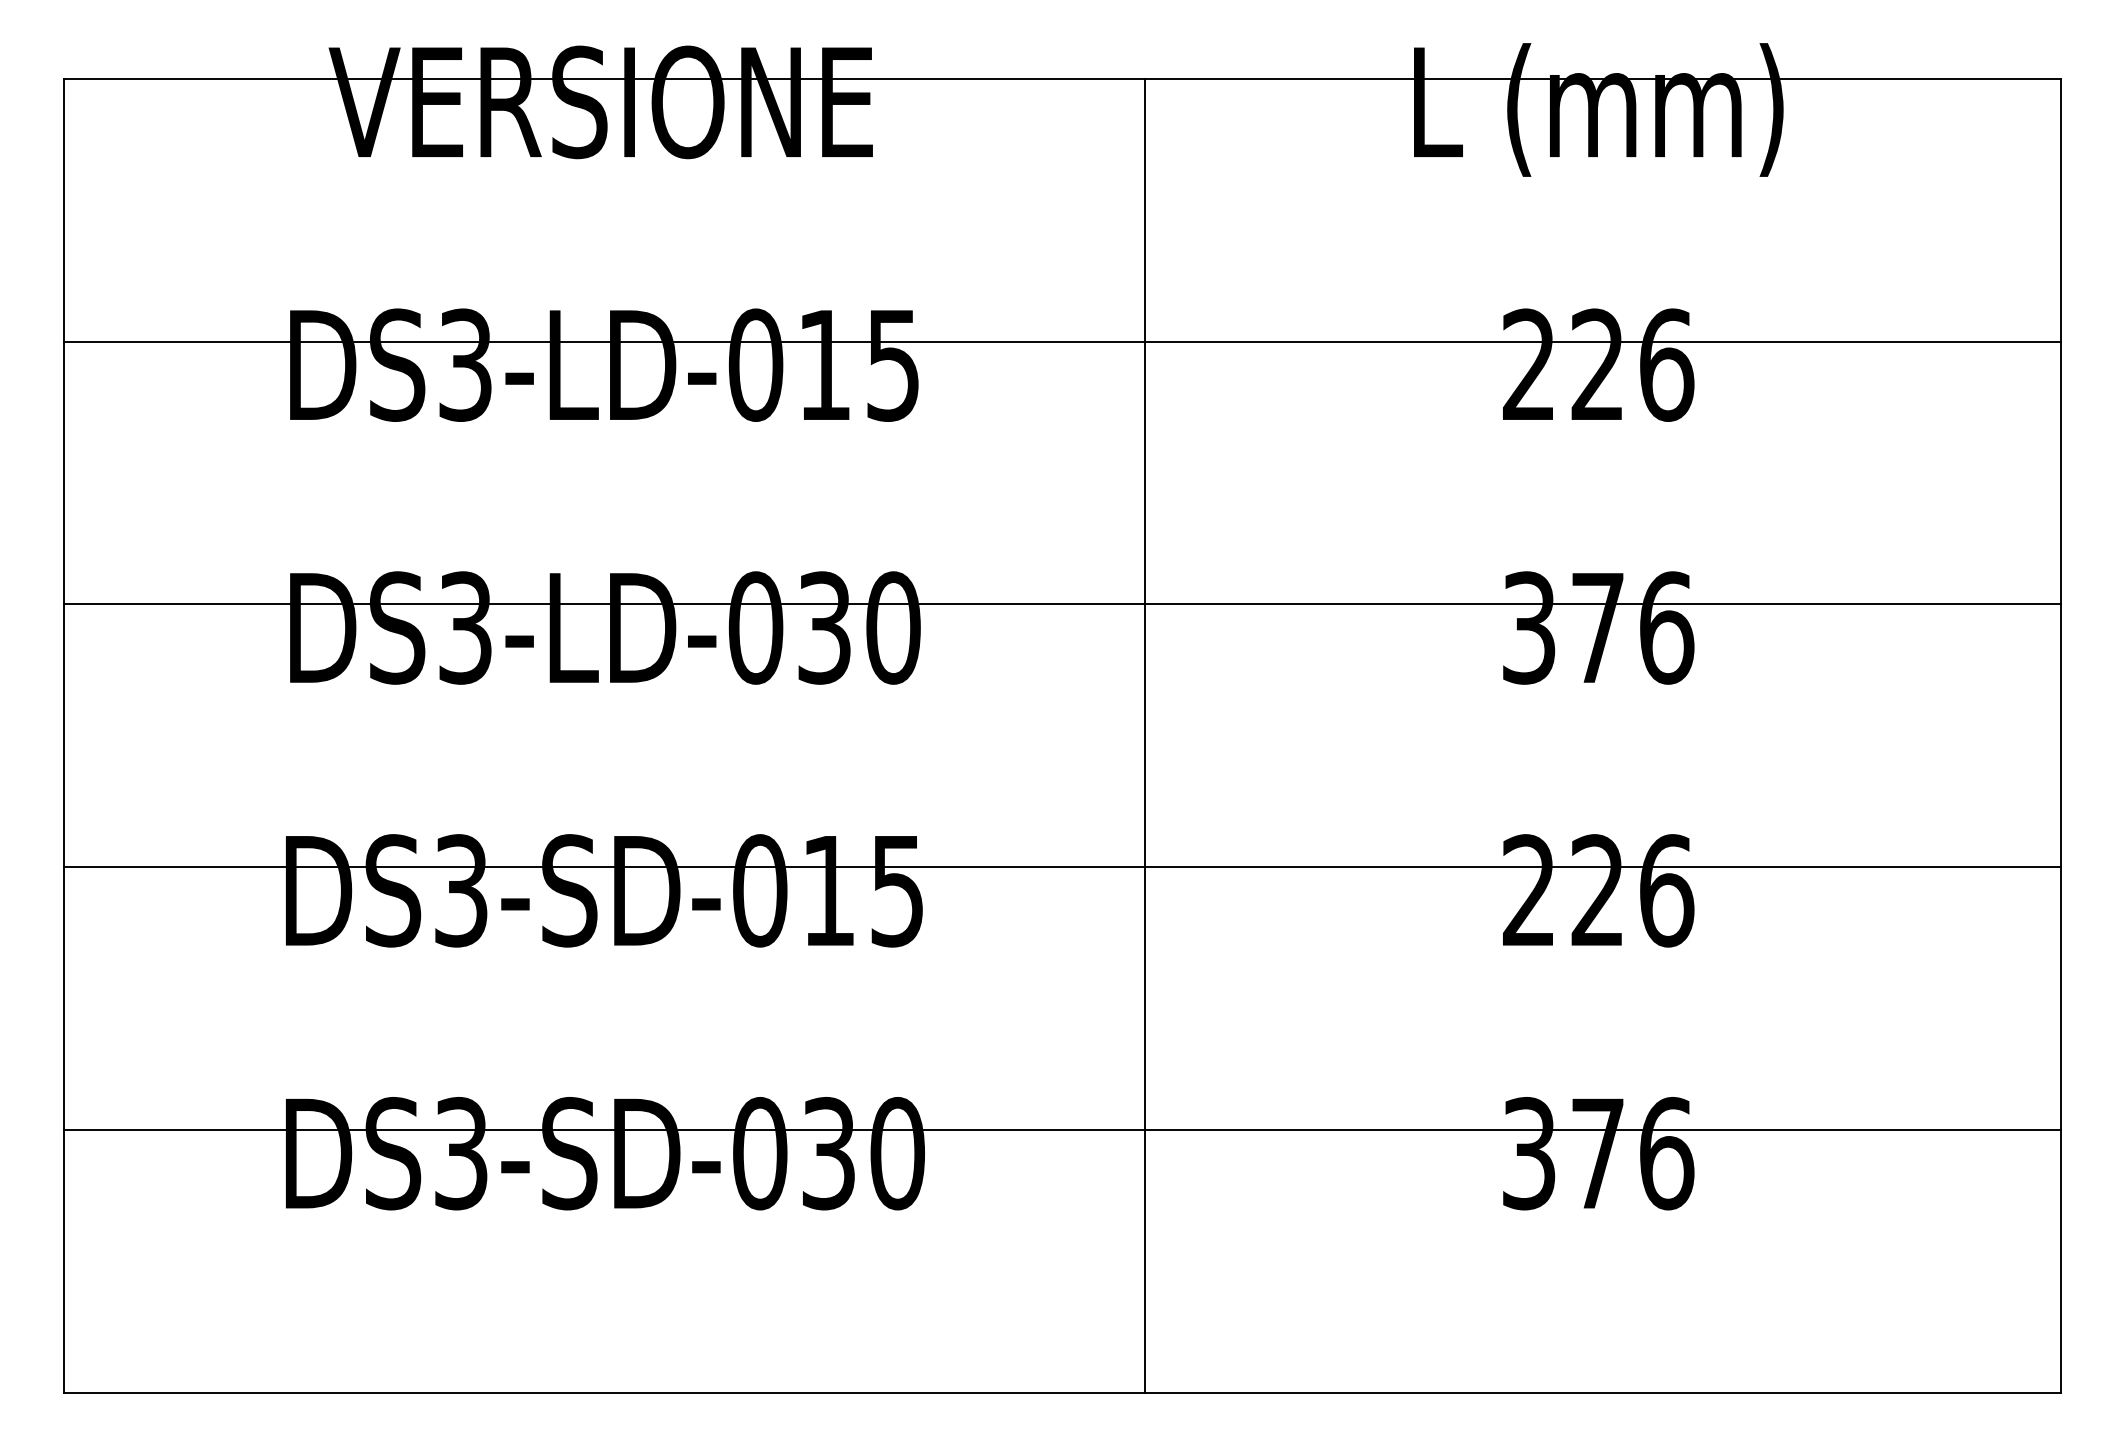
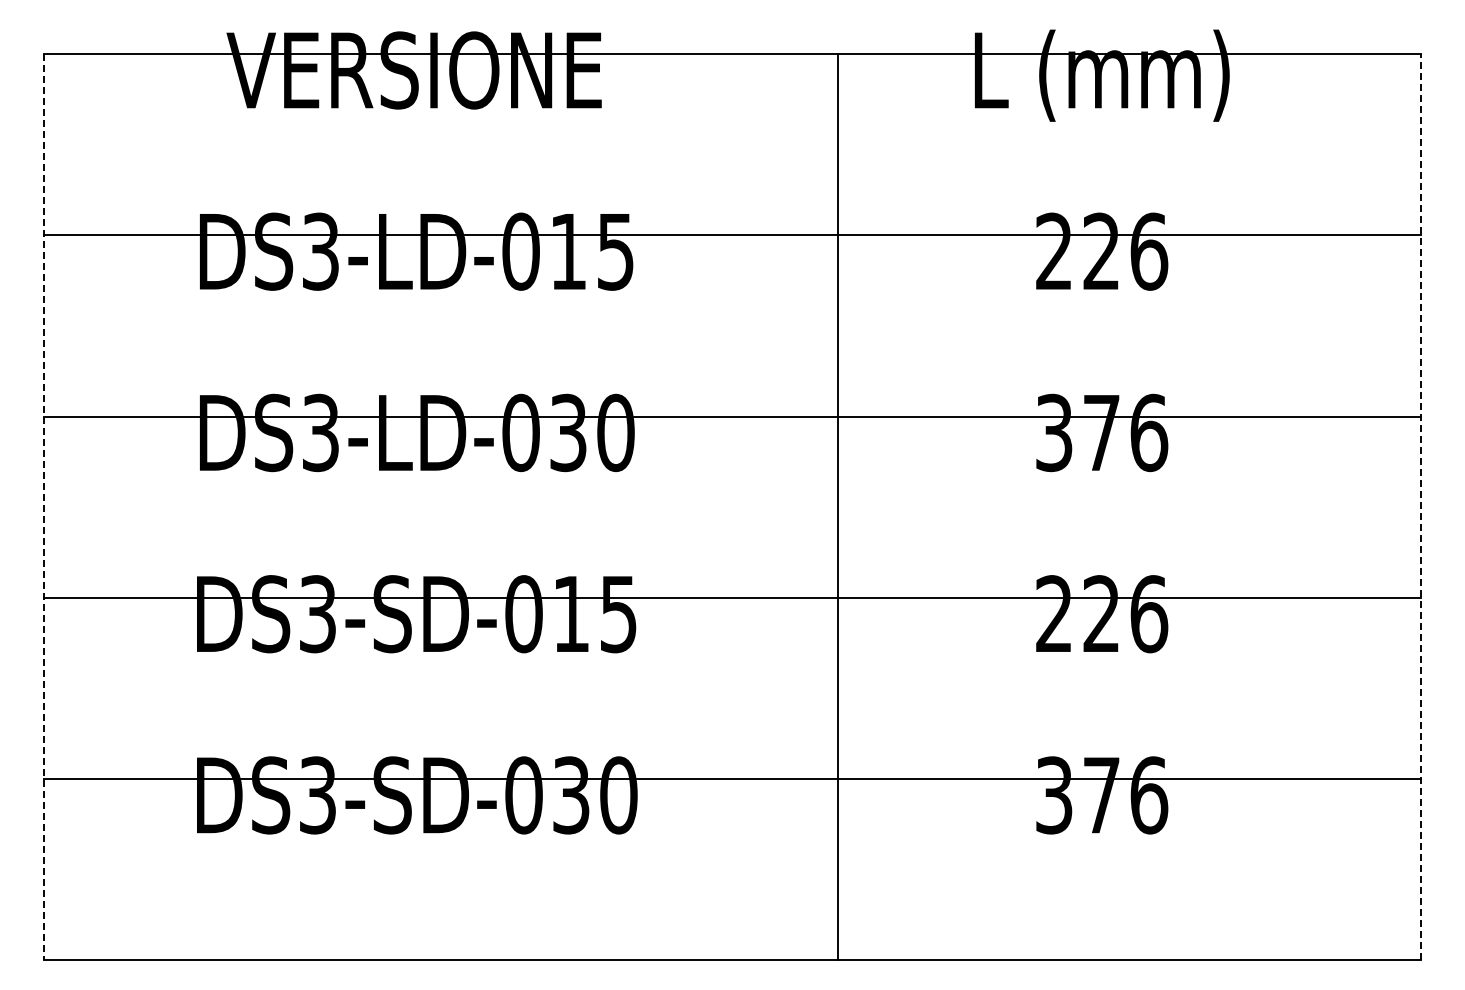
line: (2061, 734) -> (1421, 506), solid -> dashed
line: (63, 736) -> (43, 507), solid -> dashed
line: (1145, 736) -> (838, 507), moved

